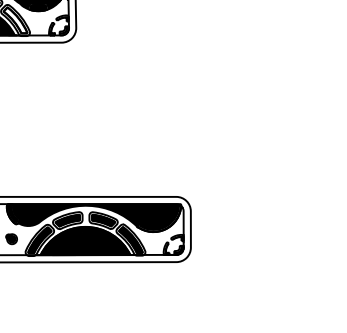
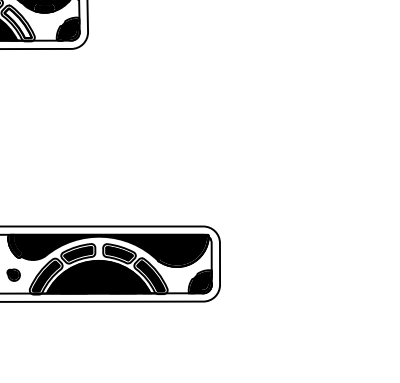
fill: (60, 26) -> (69, 30), added
fill: (174, 245) -> (201, 282), added

